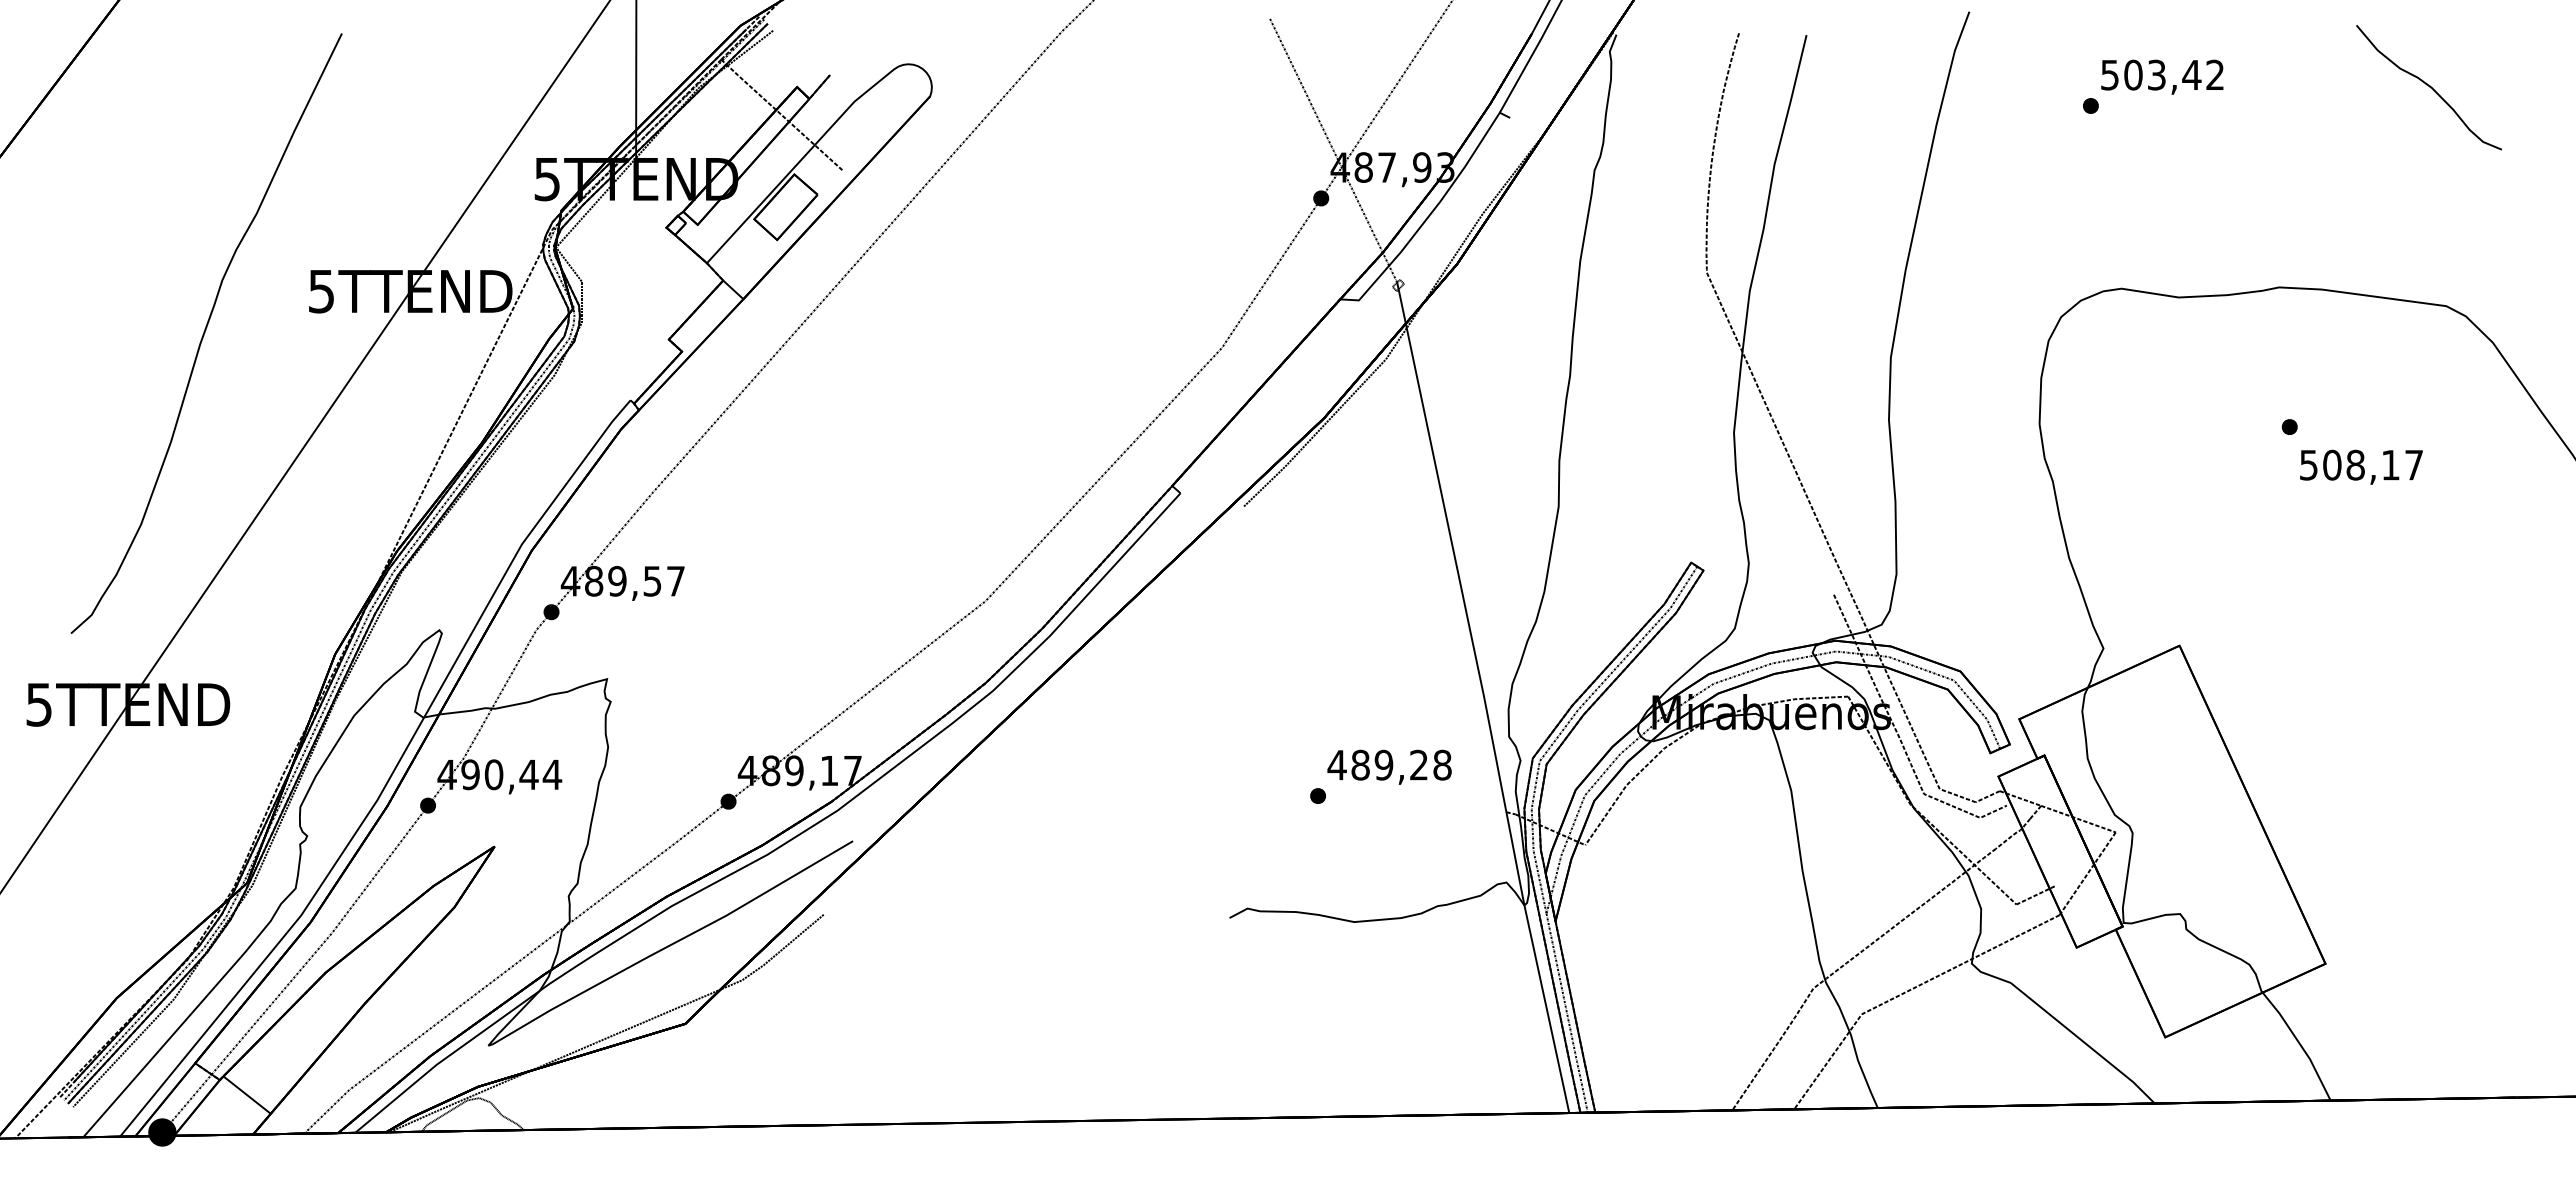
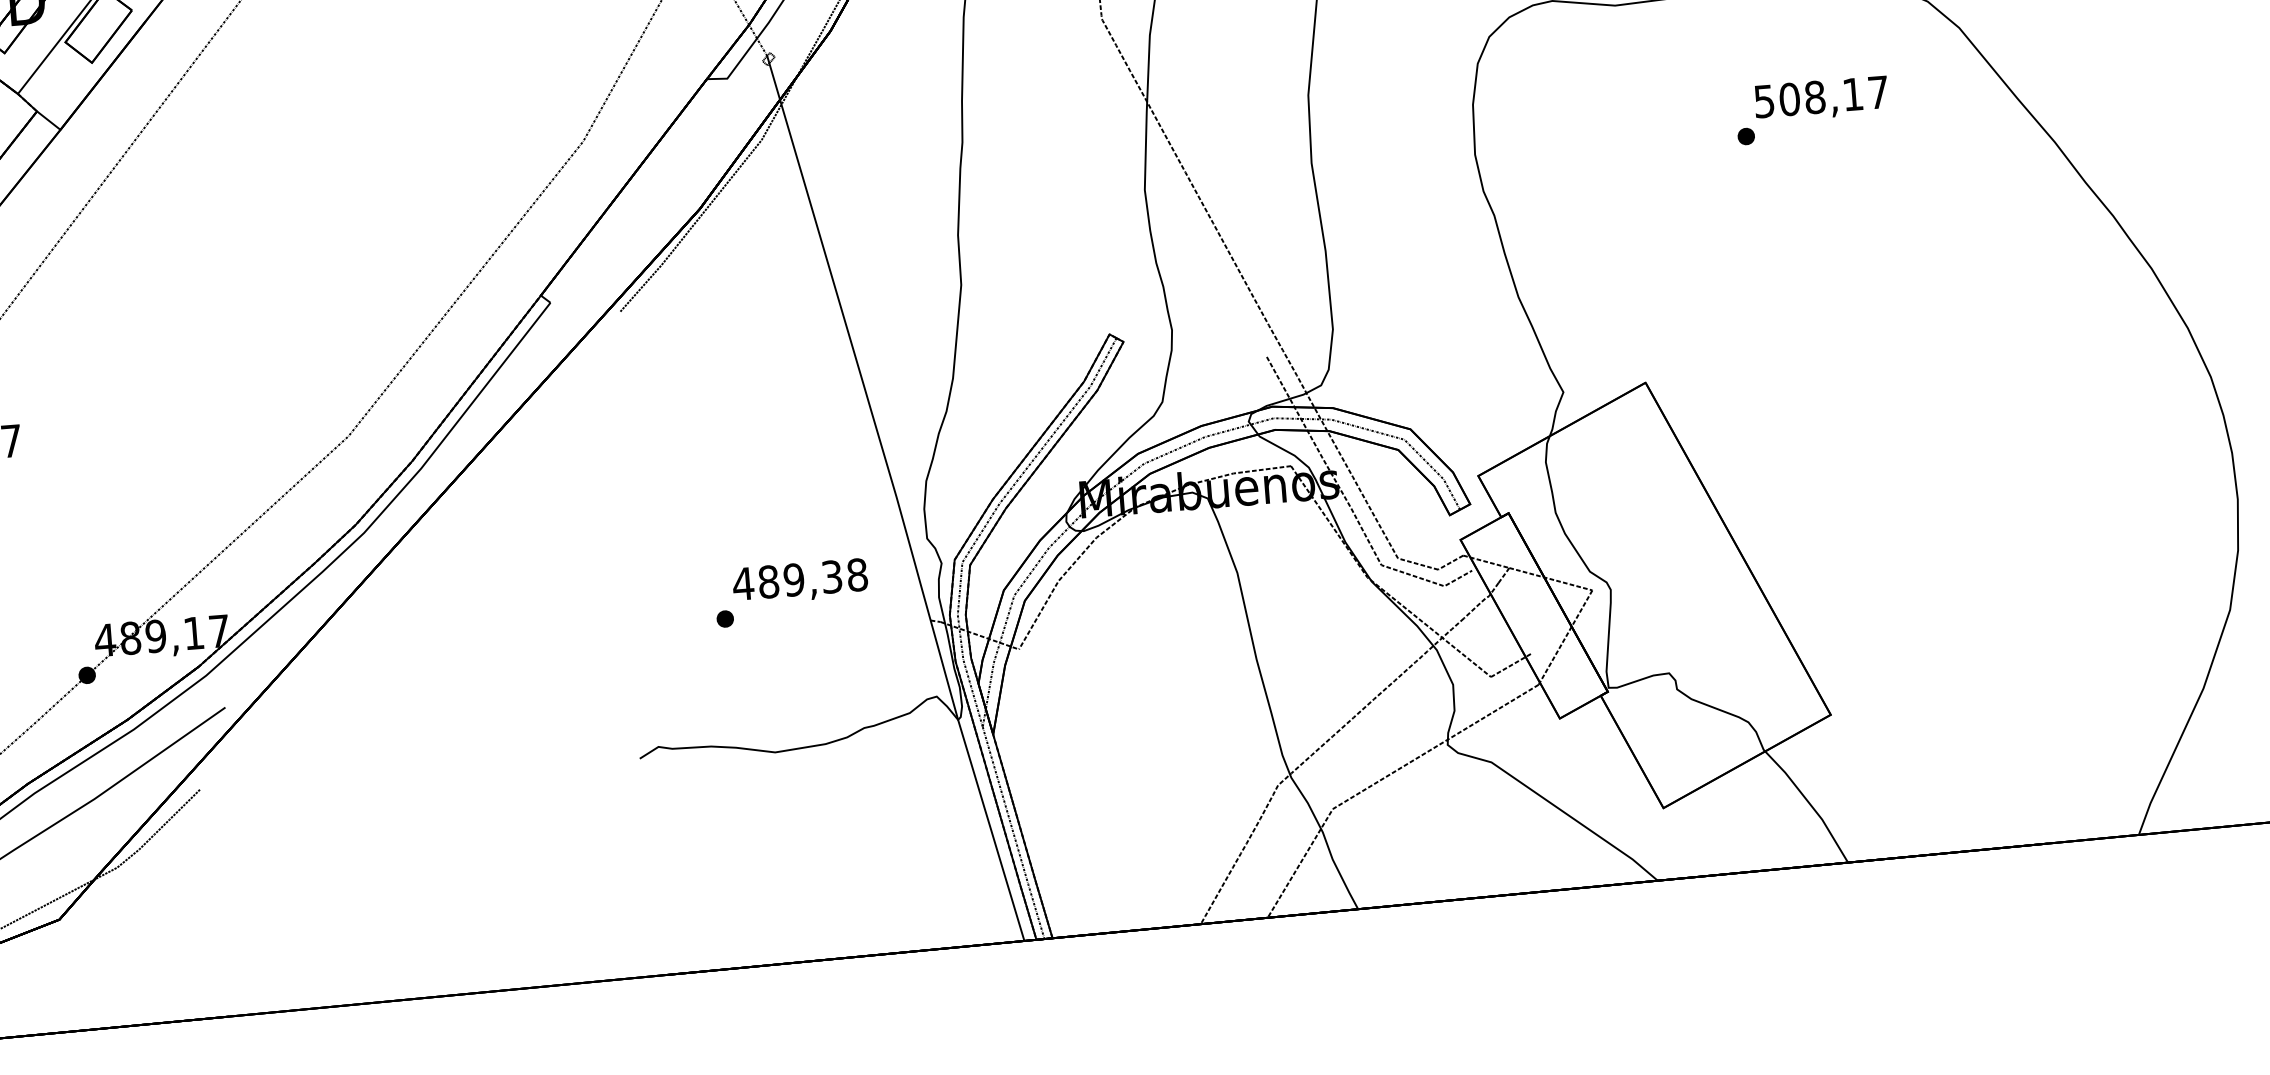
text: (2361, 466) -> (1821, 98), moved
text: (1418, 765) -> (831, 577), 489,28 -> 489,38

